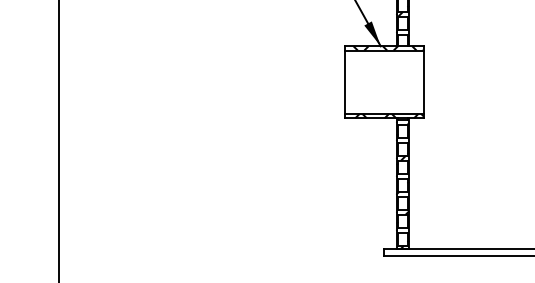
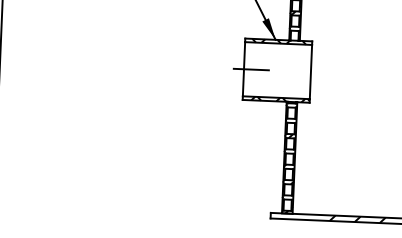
line: (353, 82) -> (251, 69), added
hatch: (485, 252) -> (357, 219), added

